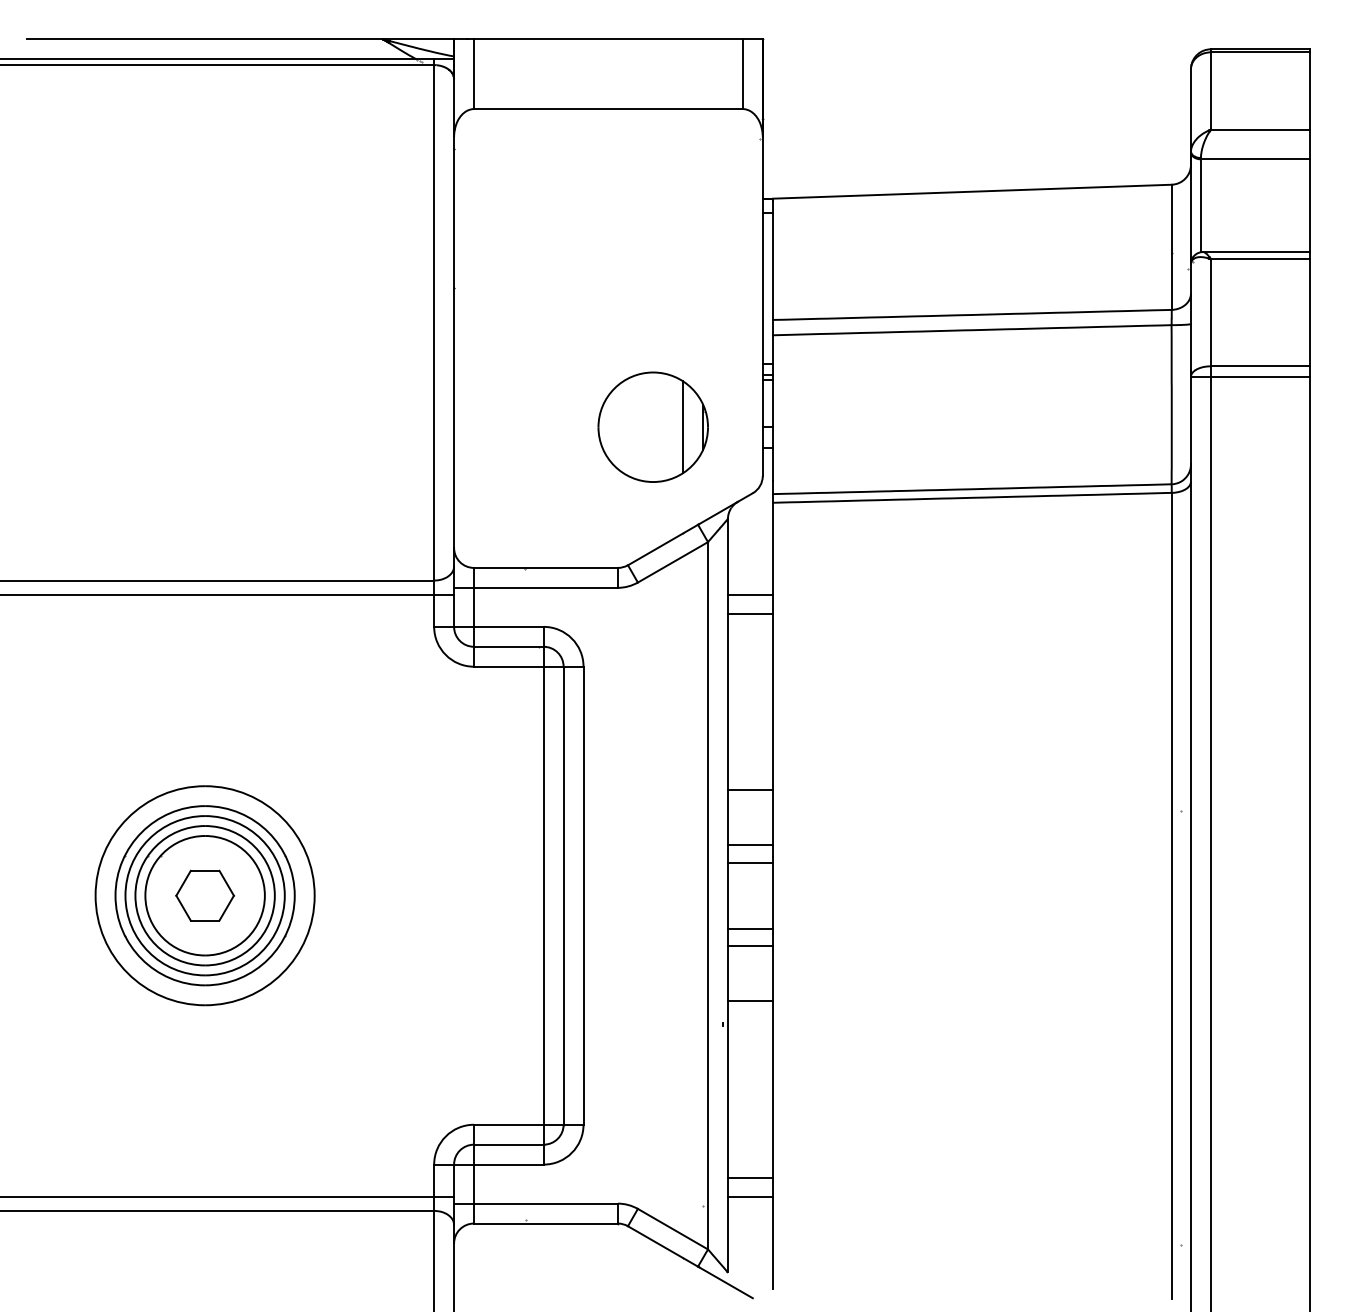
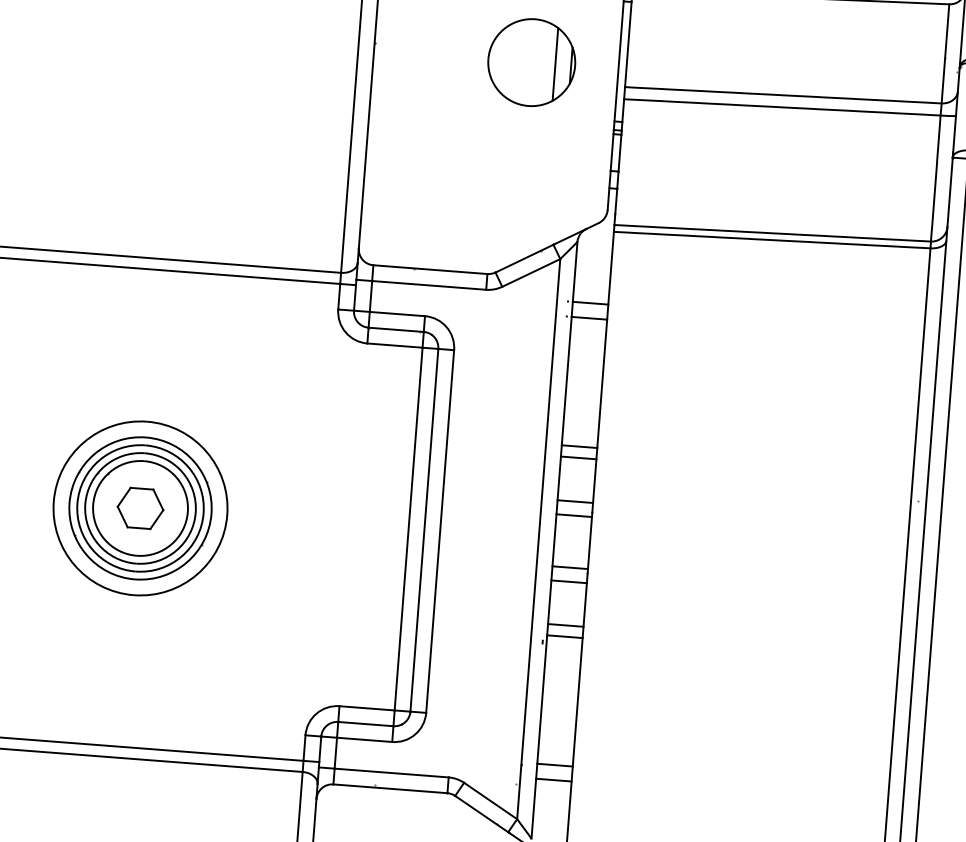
part: (652, 426) -> (531, 61), moved
line: (749, 775) -> (578, 446), added
line: (749, 1015) -> (564, 636), added

